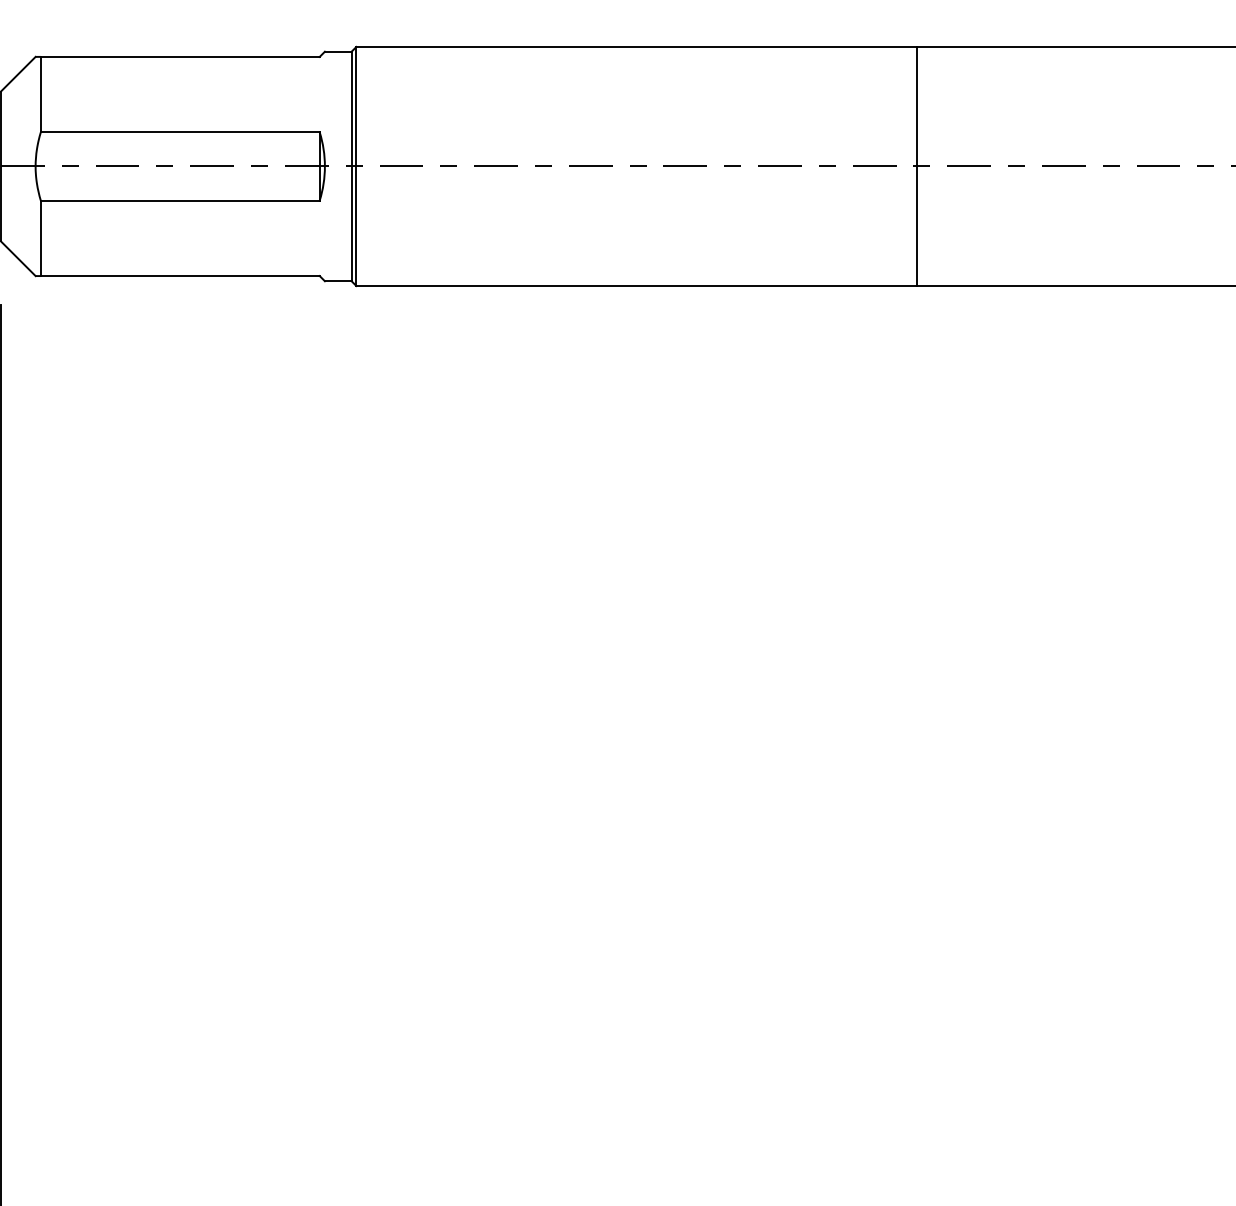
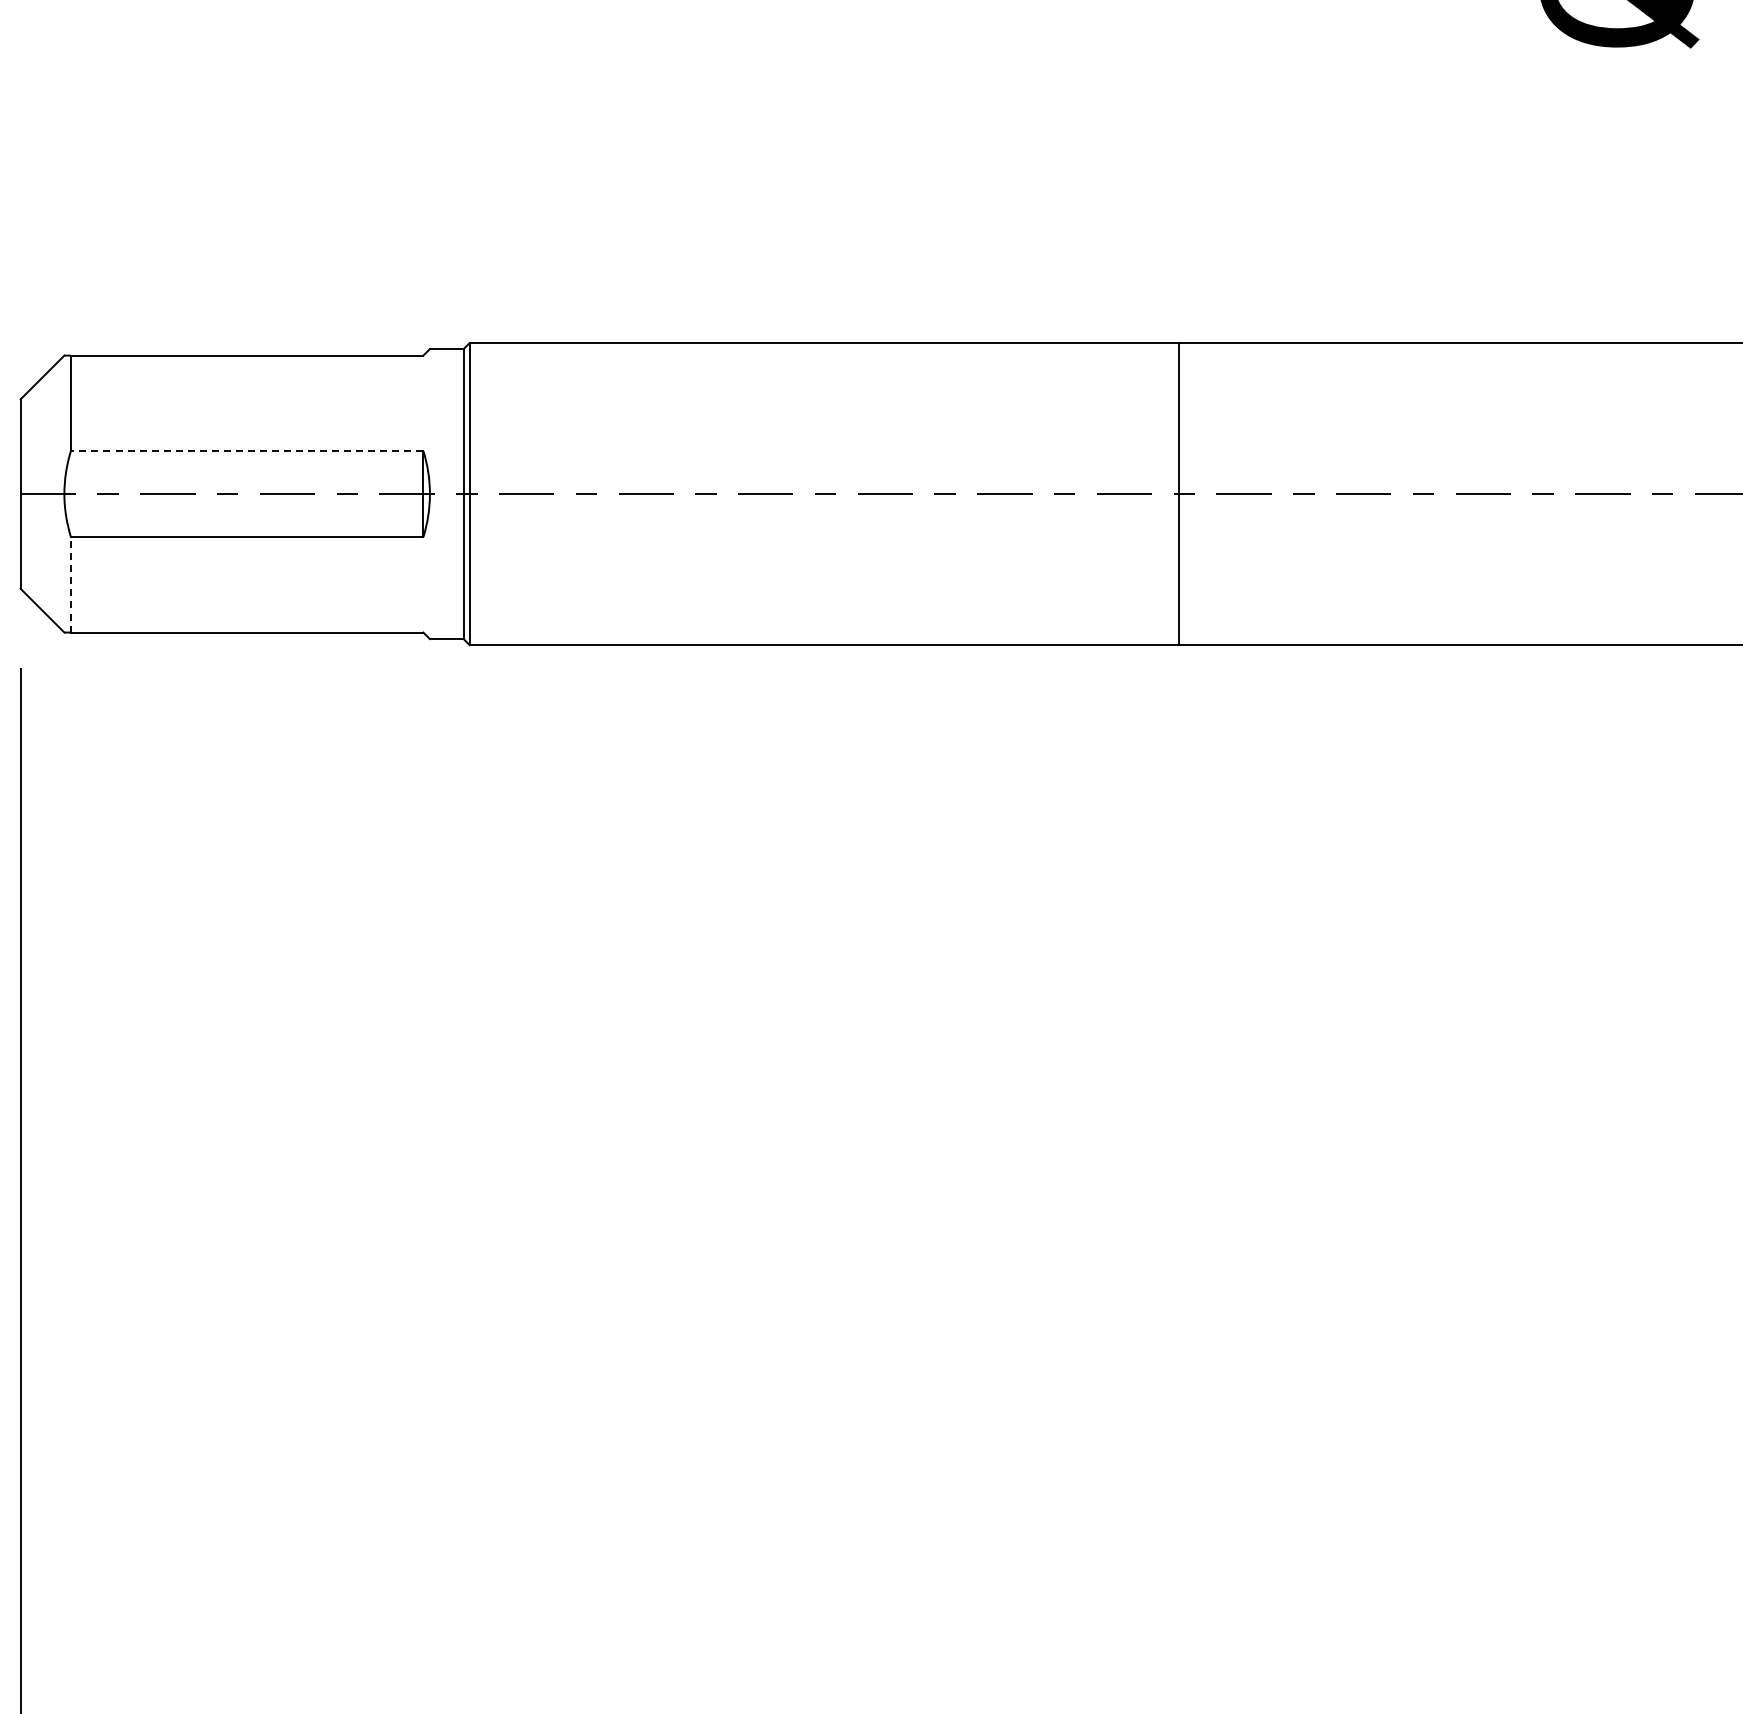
line: (179, 132) -> (246, 451), solid -> dashed
line: (40, 238) -> (70, 584), solid -> dashed

